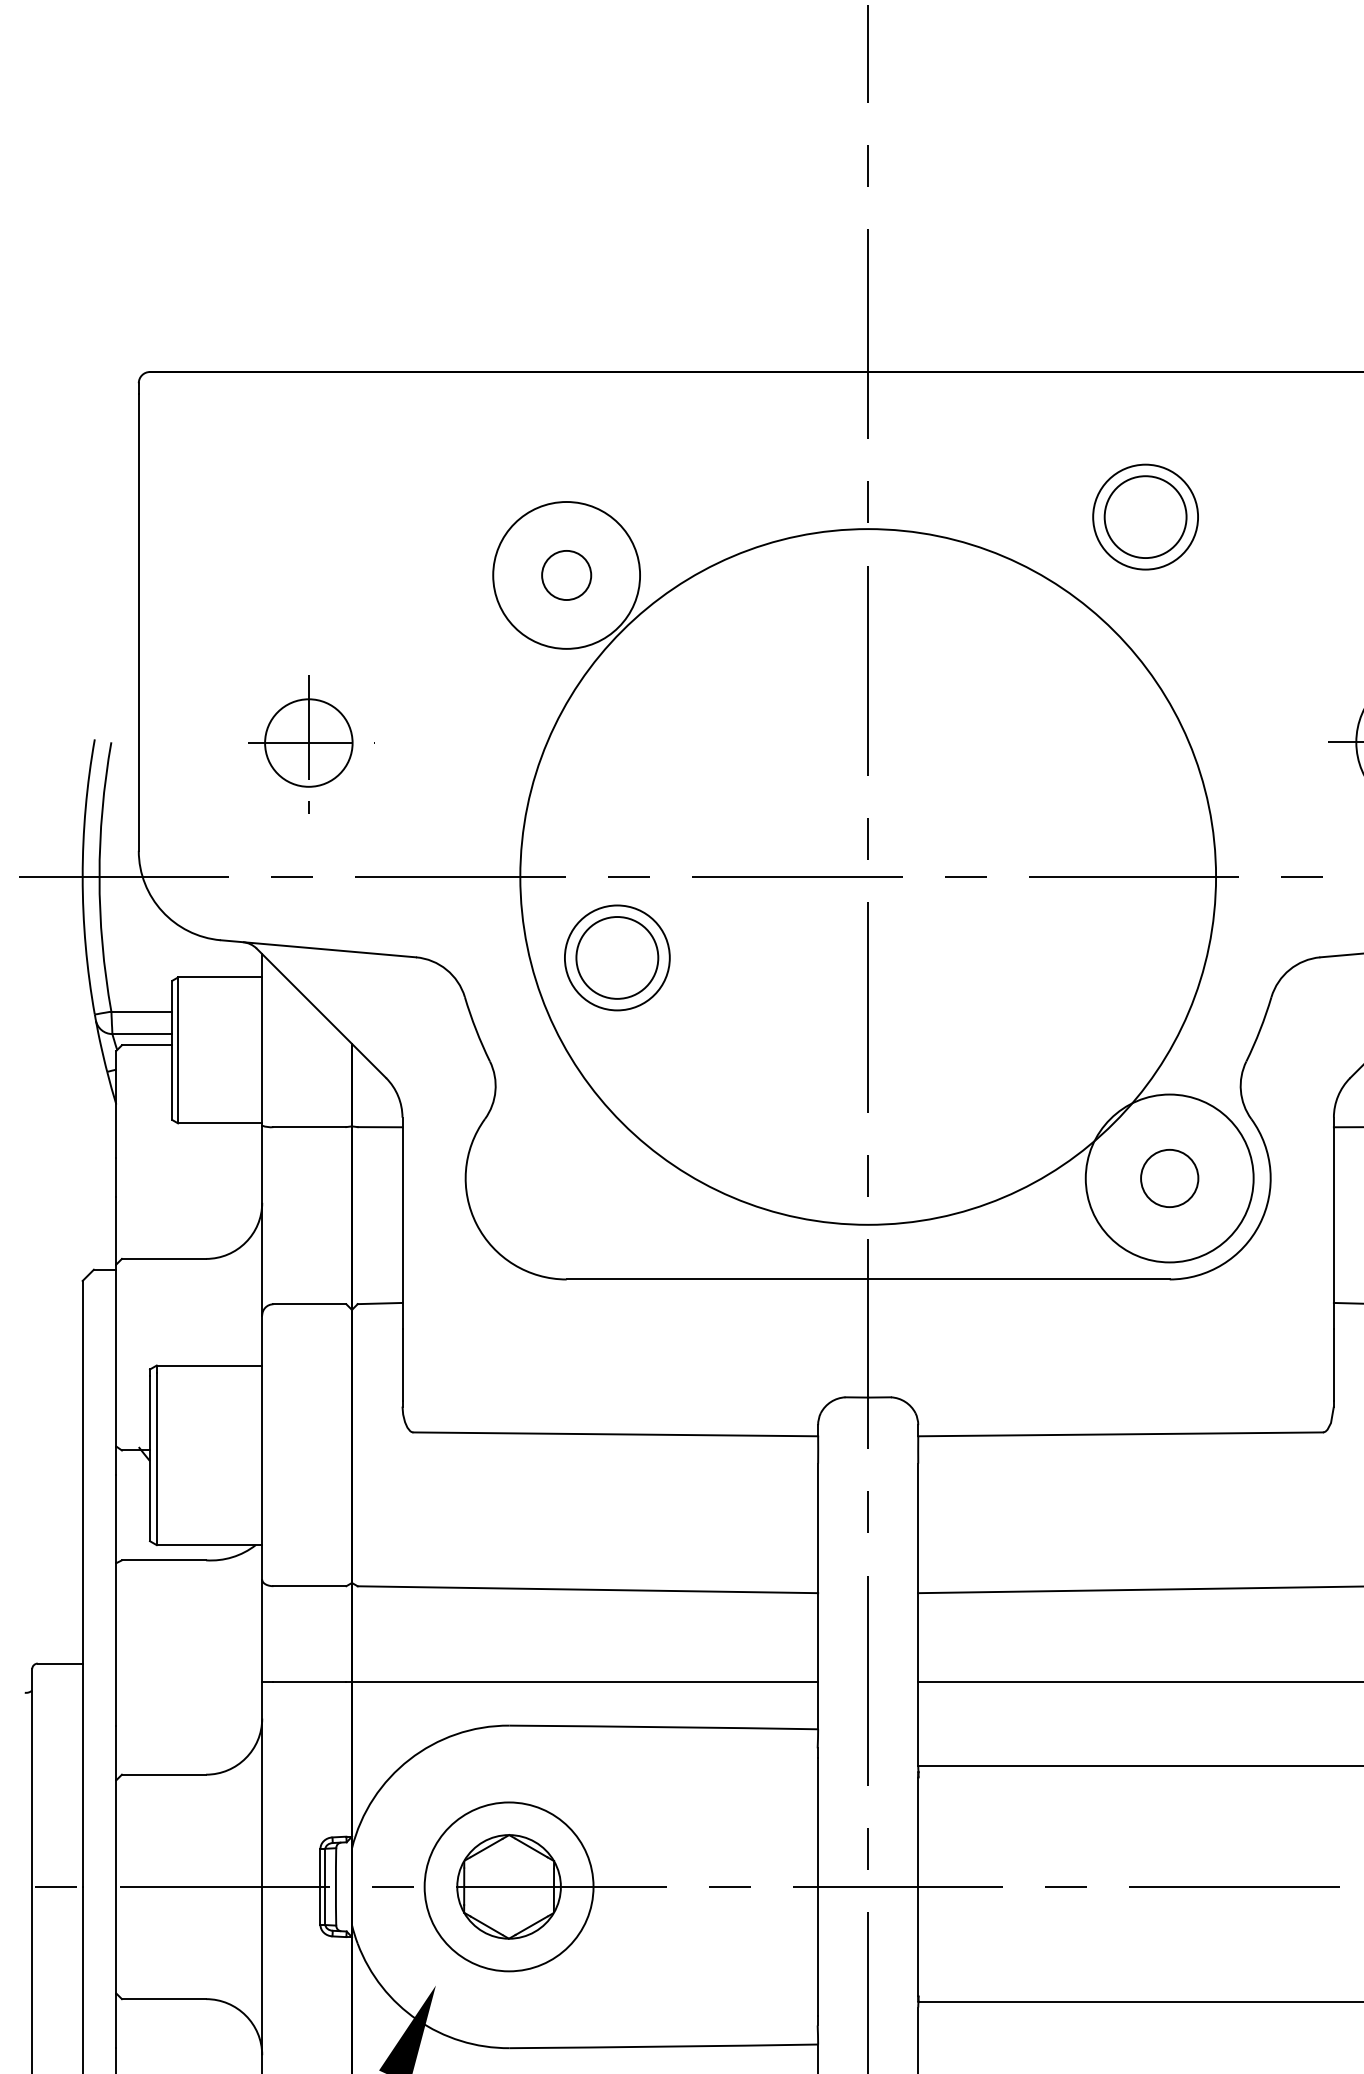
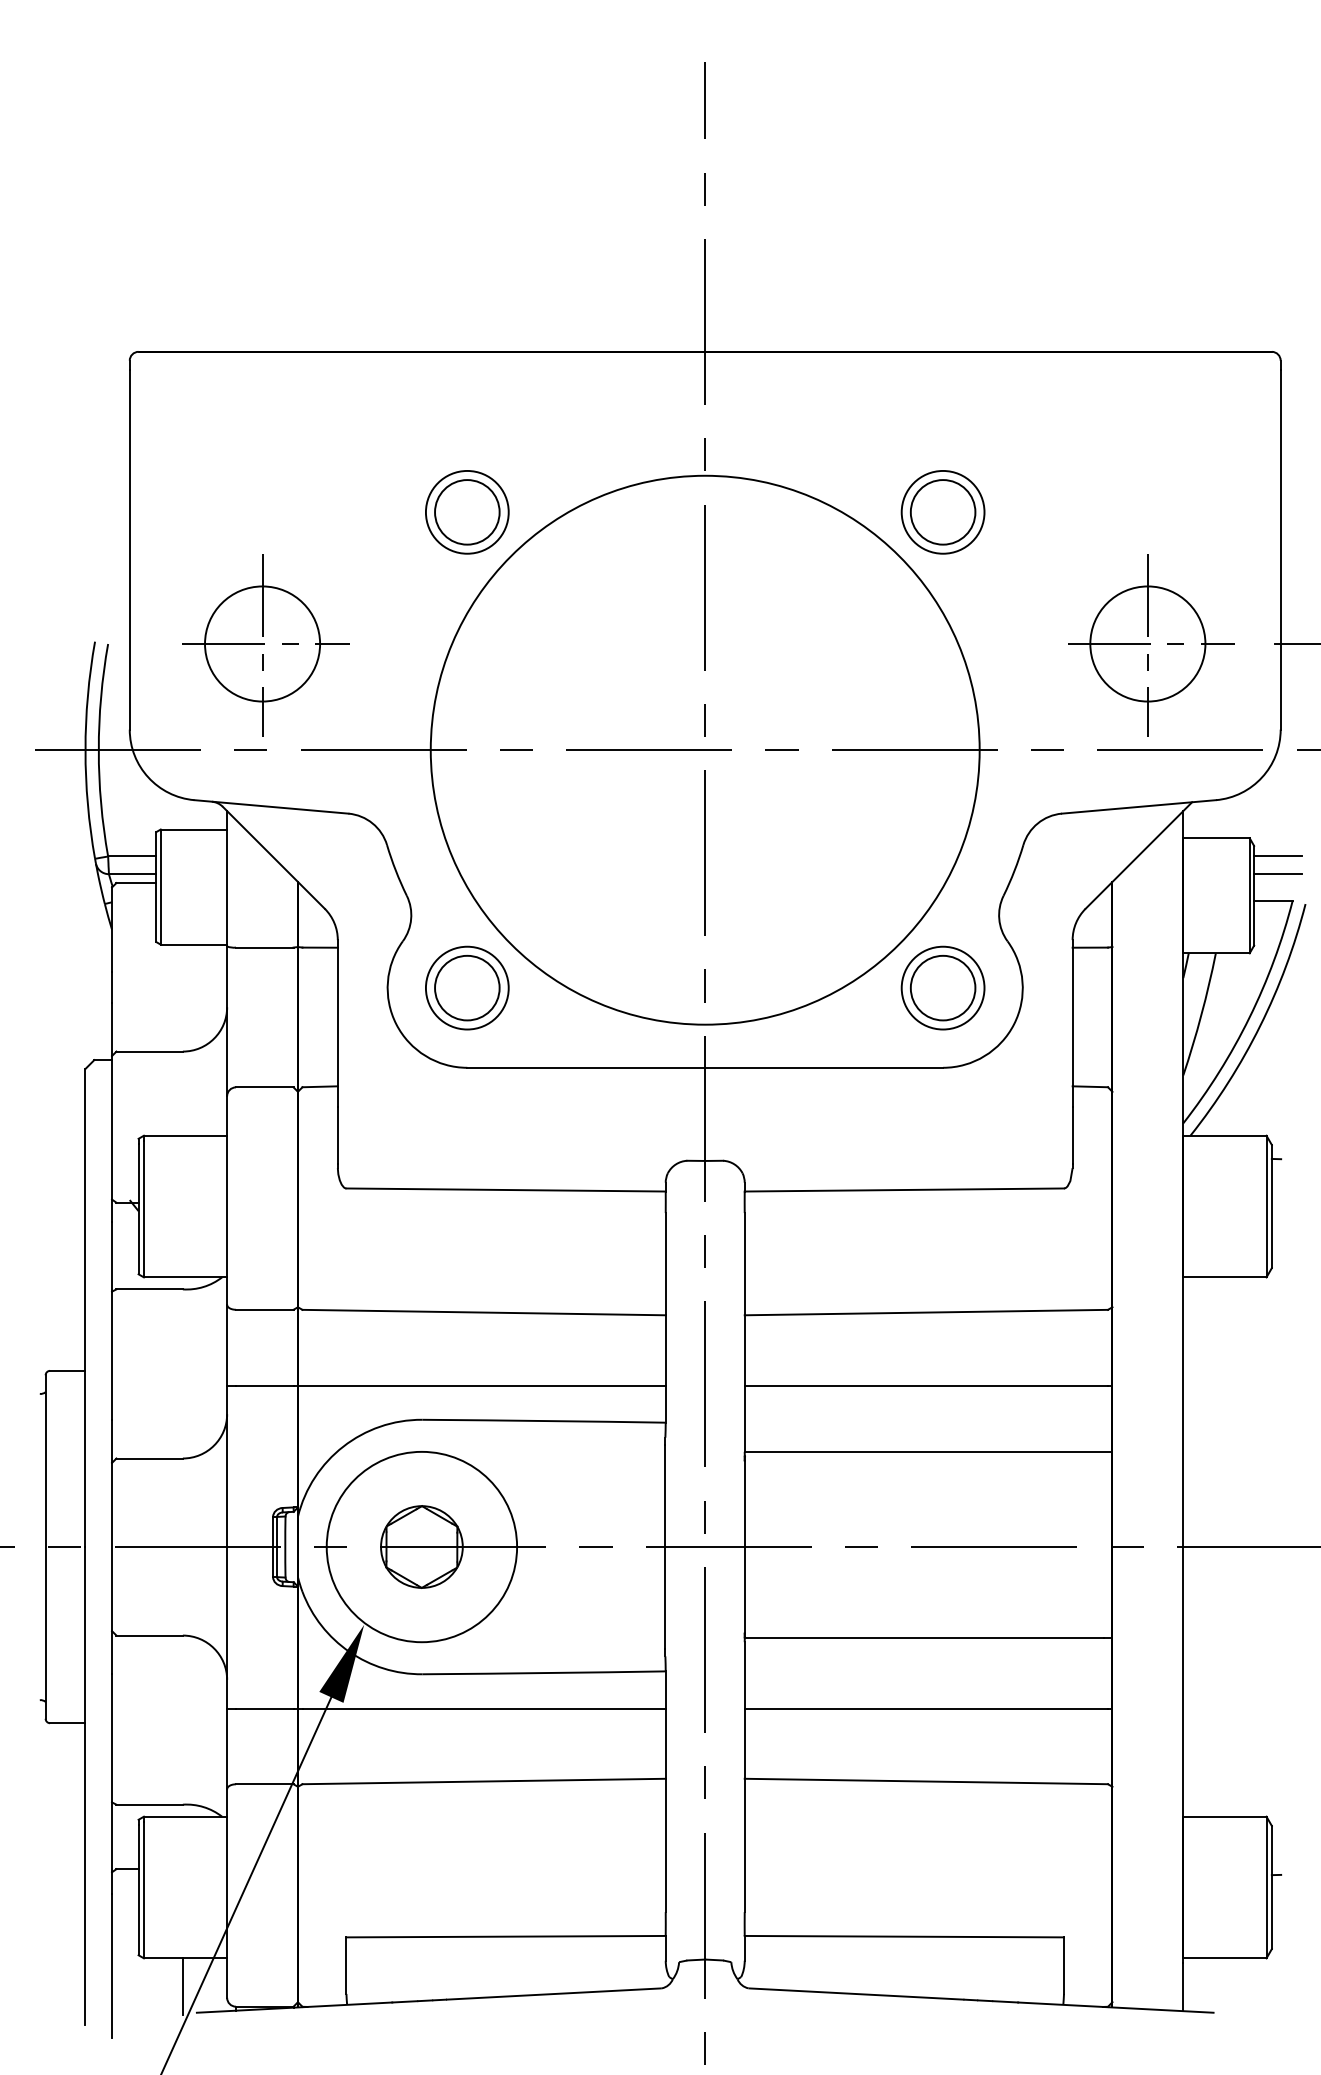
part: (1144, 517) -> (942, 512), moved
circle: (565, 574) -> (466, 511), size x0.71
circle: (566, 575) -> (467, 512), size x1.67
part: (310, 744) -> (265, 645), size x1.67
part: (617, 957) -> (467, 987), moved
circle: (1168, 1177) -> (942, 987), size x0.62
circle: (1168, 1177) -> (942, 987), size x1.43
circle: (508, 1886) -> (421, 1546), size x1.43

